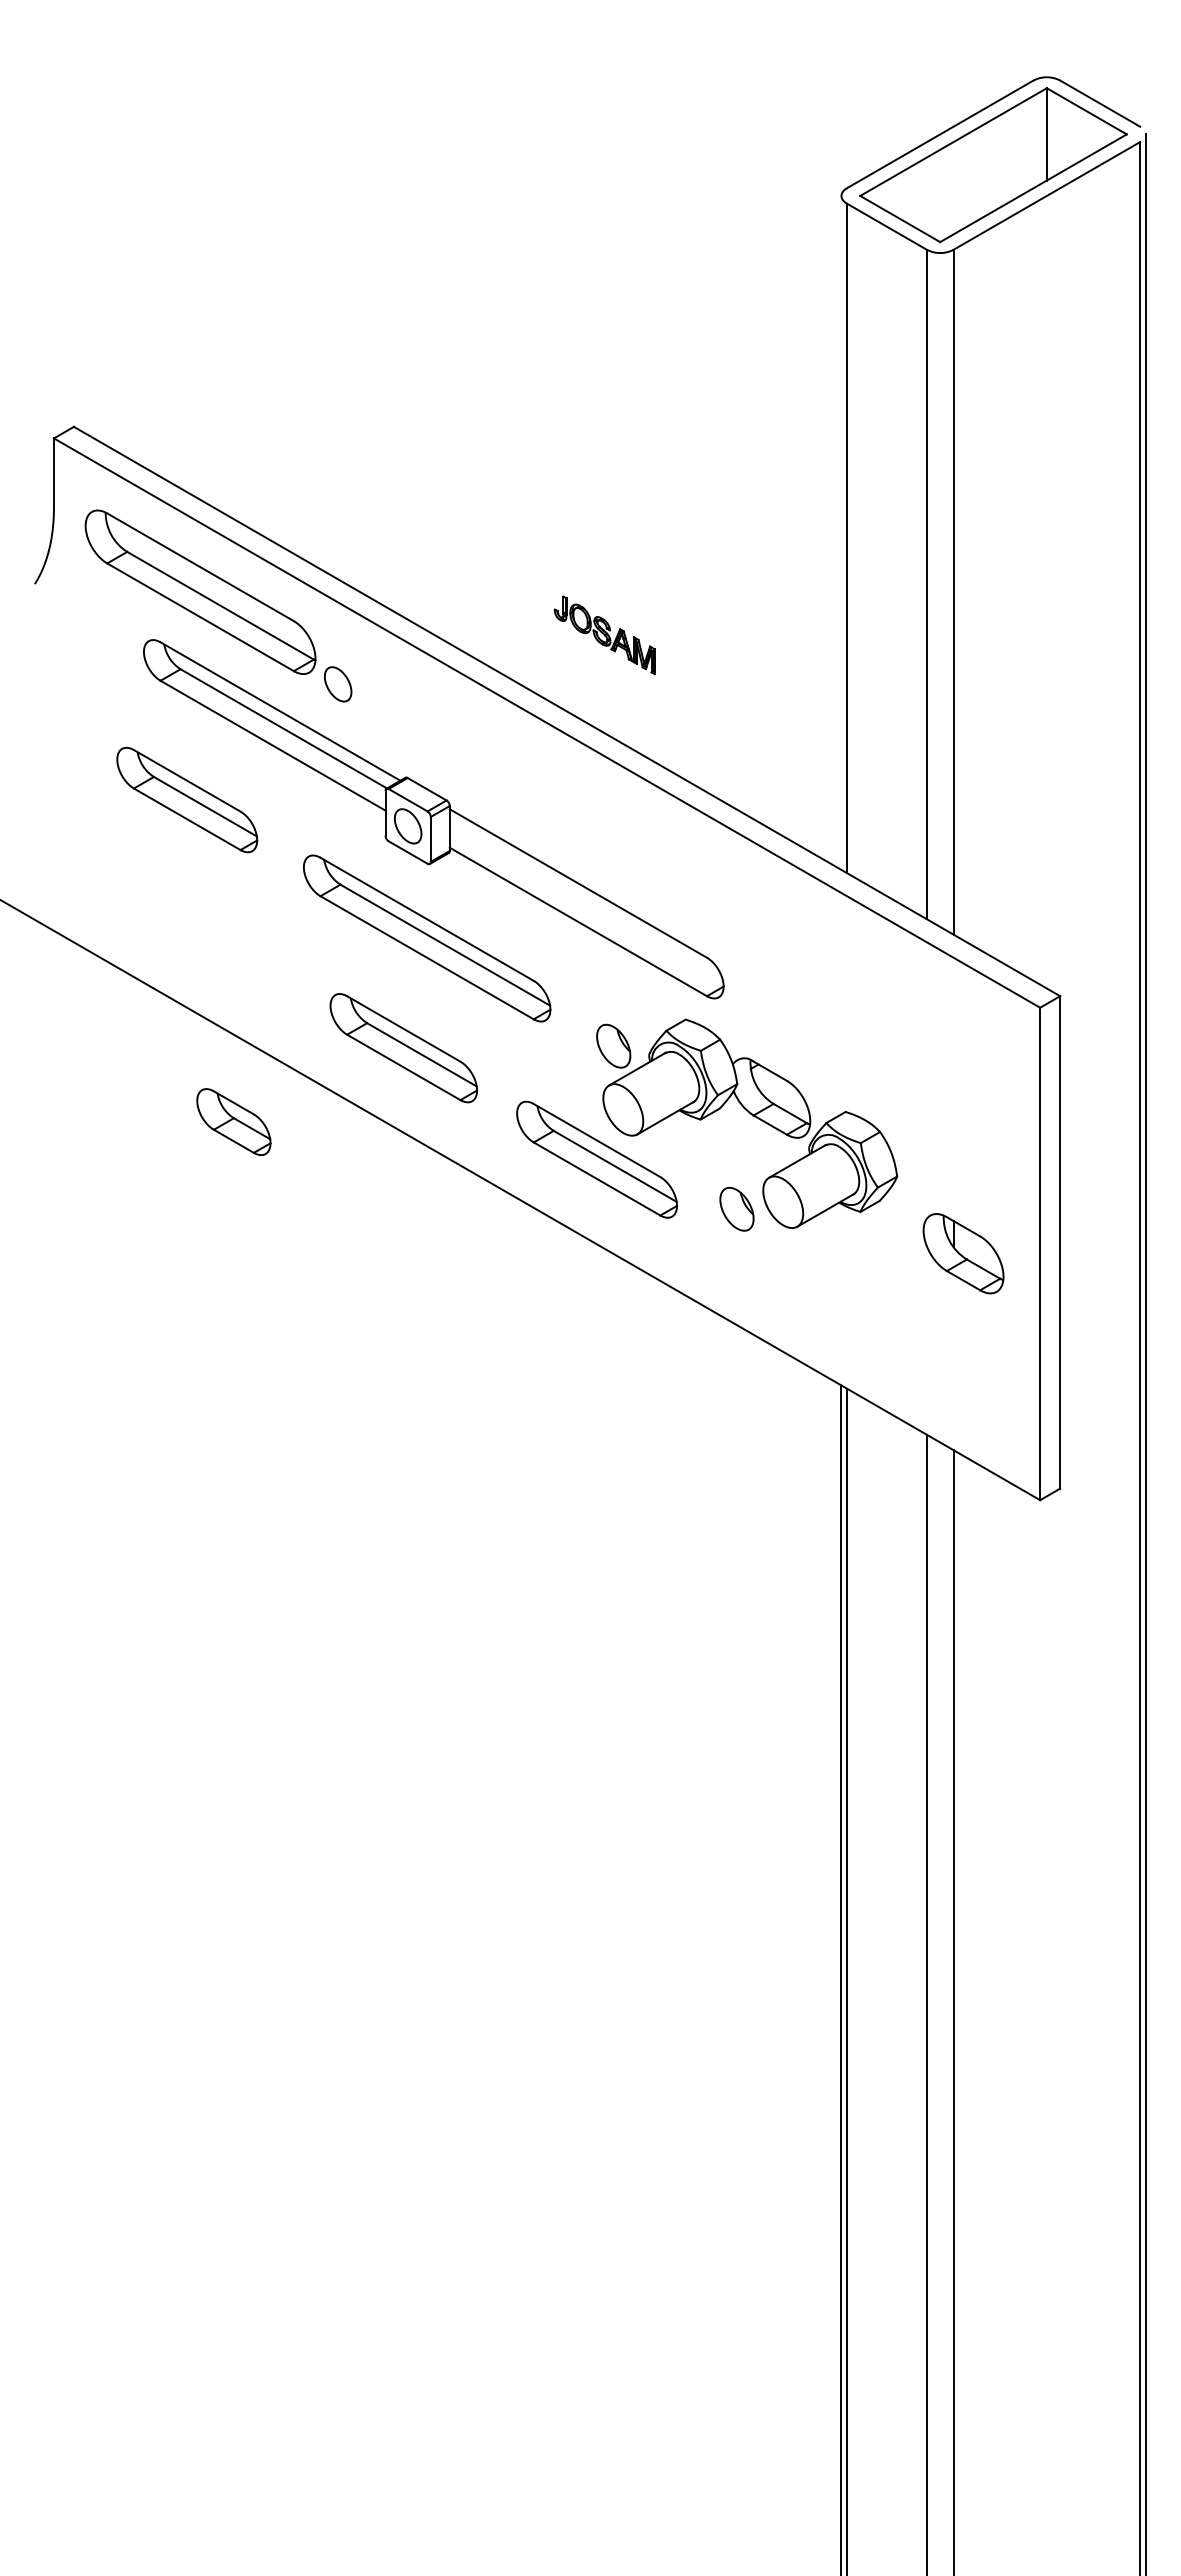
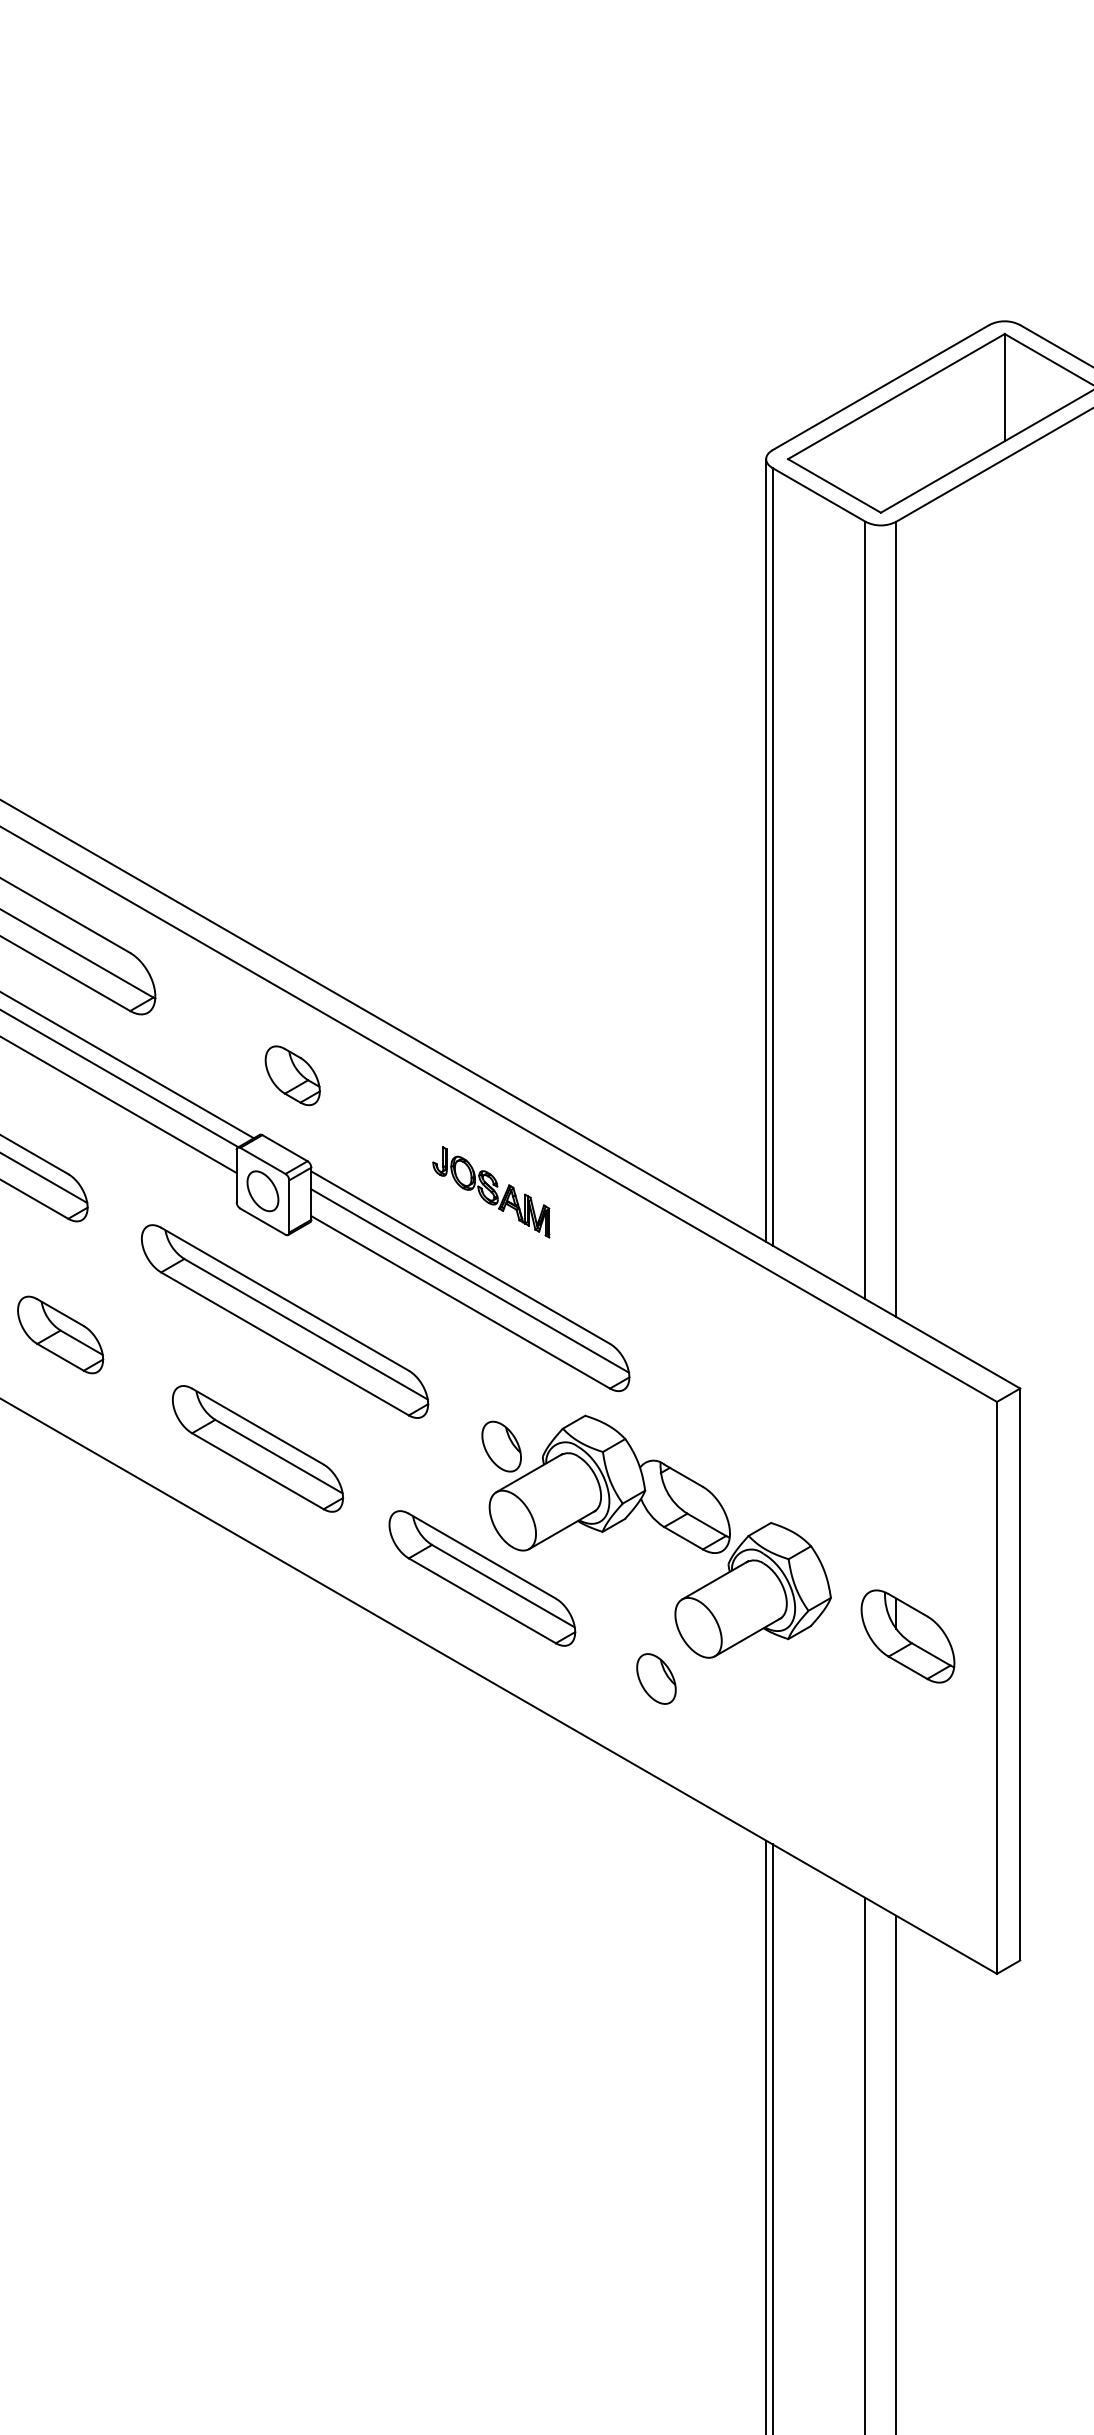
line: (841, 532) -> (766, 849), added
part: (604, 635) -> (490, 1192), moved
part: (338, 684) -> (182, 1026), removed
part: (433, 726) -> (292, 1075), added
line: (586, 903) -> (470, 1280), added
part: (233, 1121) -> (60, 1334), moved
part: (736, 1209) -> (655, 1679), moved
part: (963, 1253) -> (907, 1636), moved

